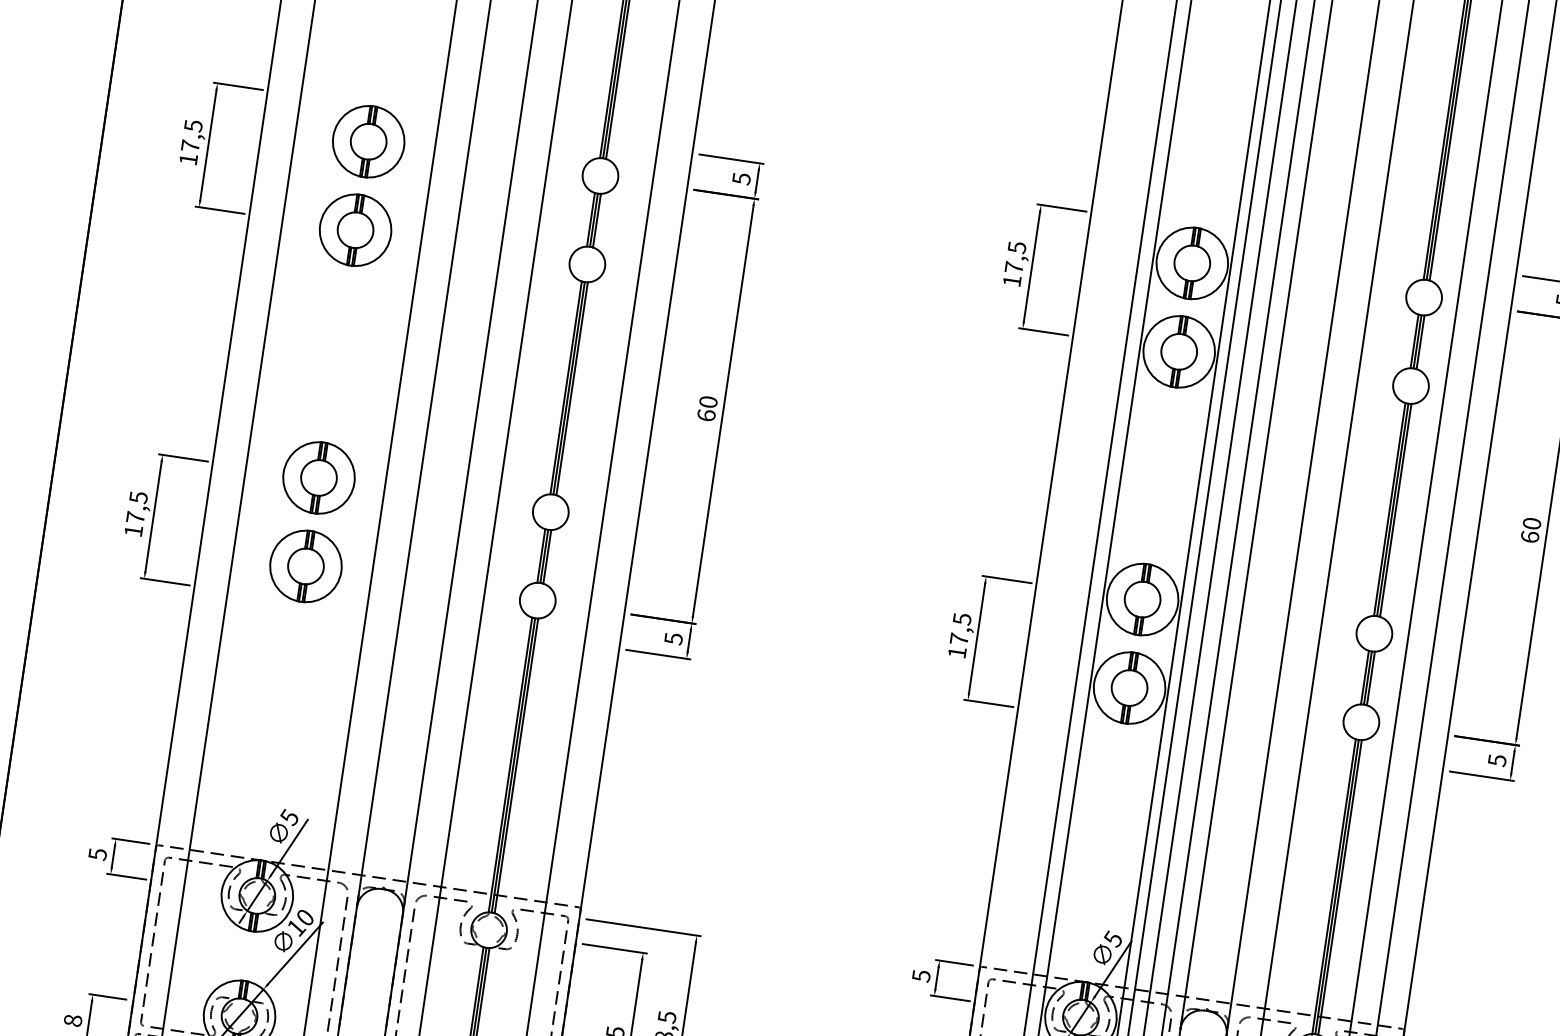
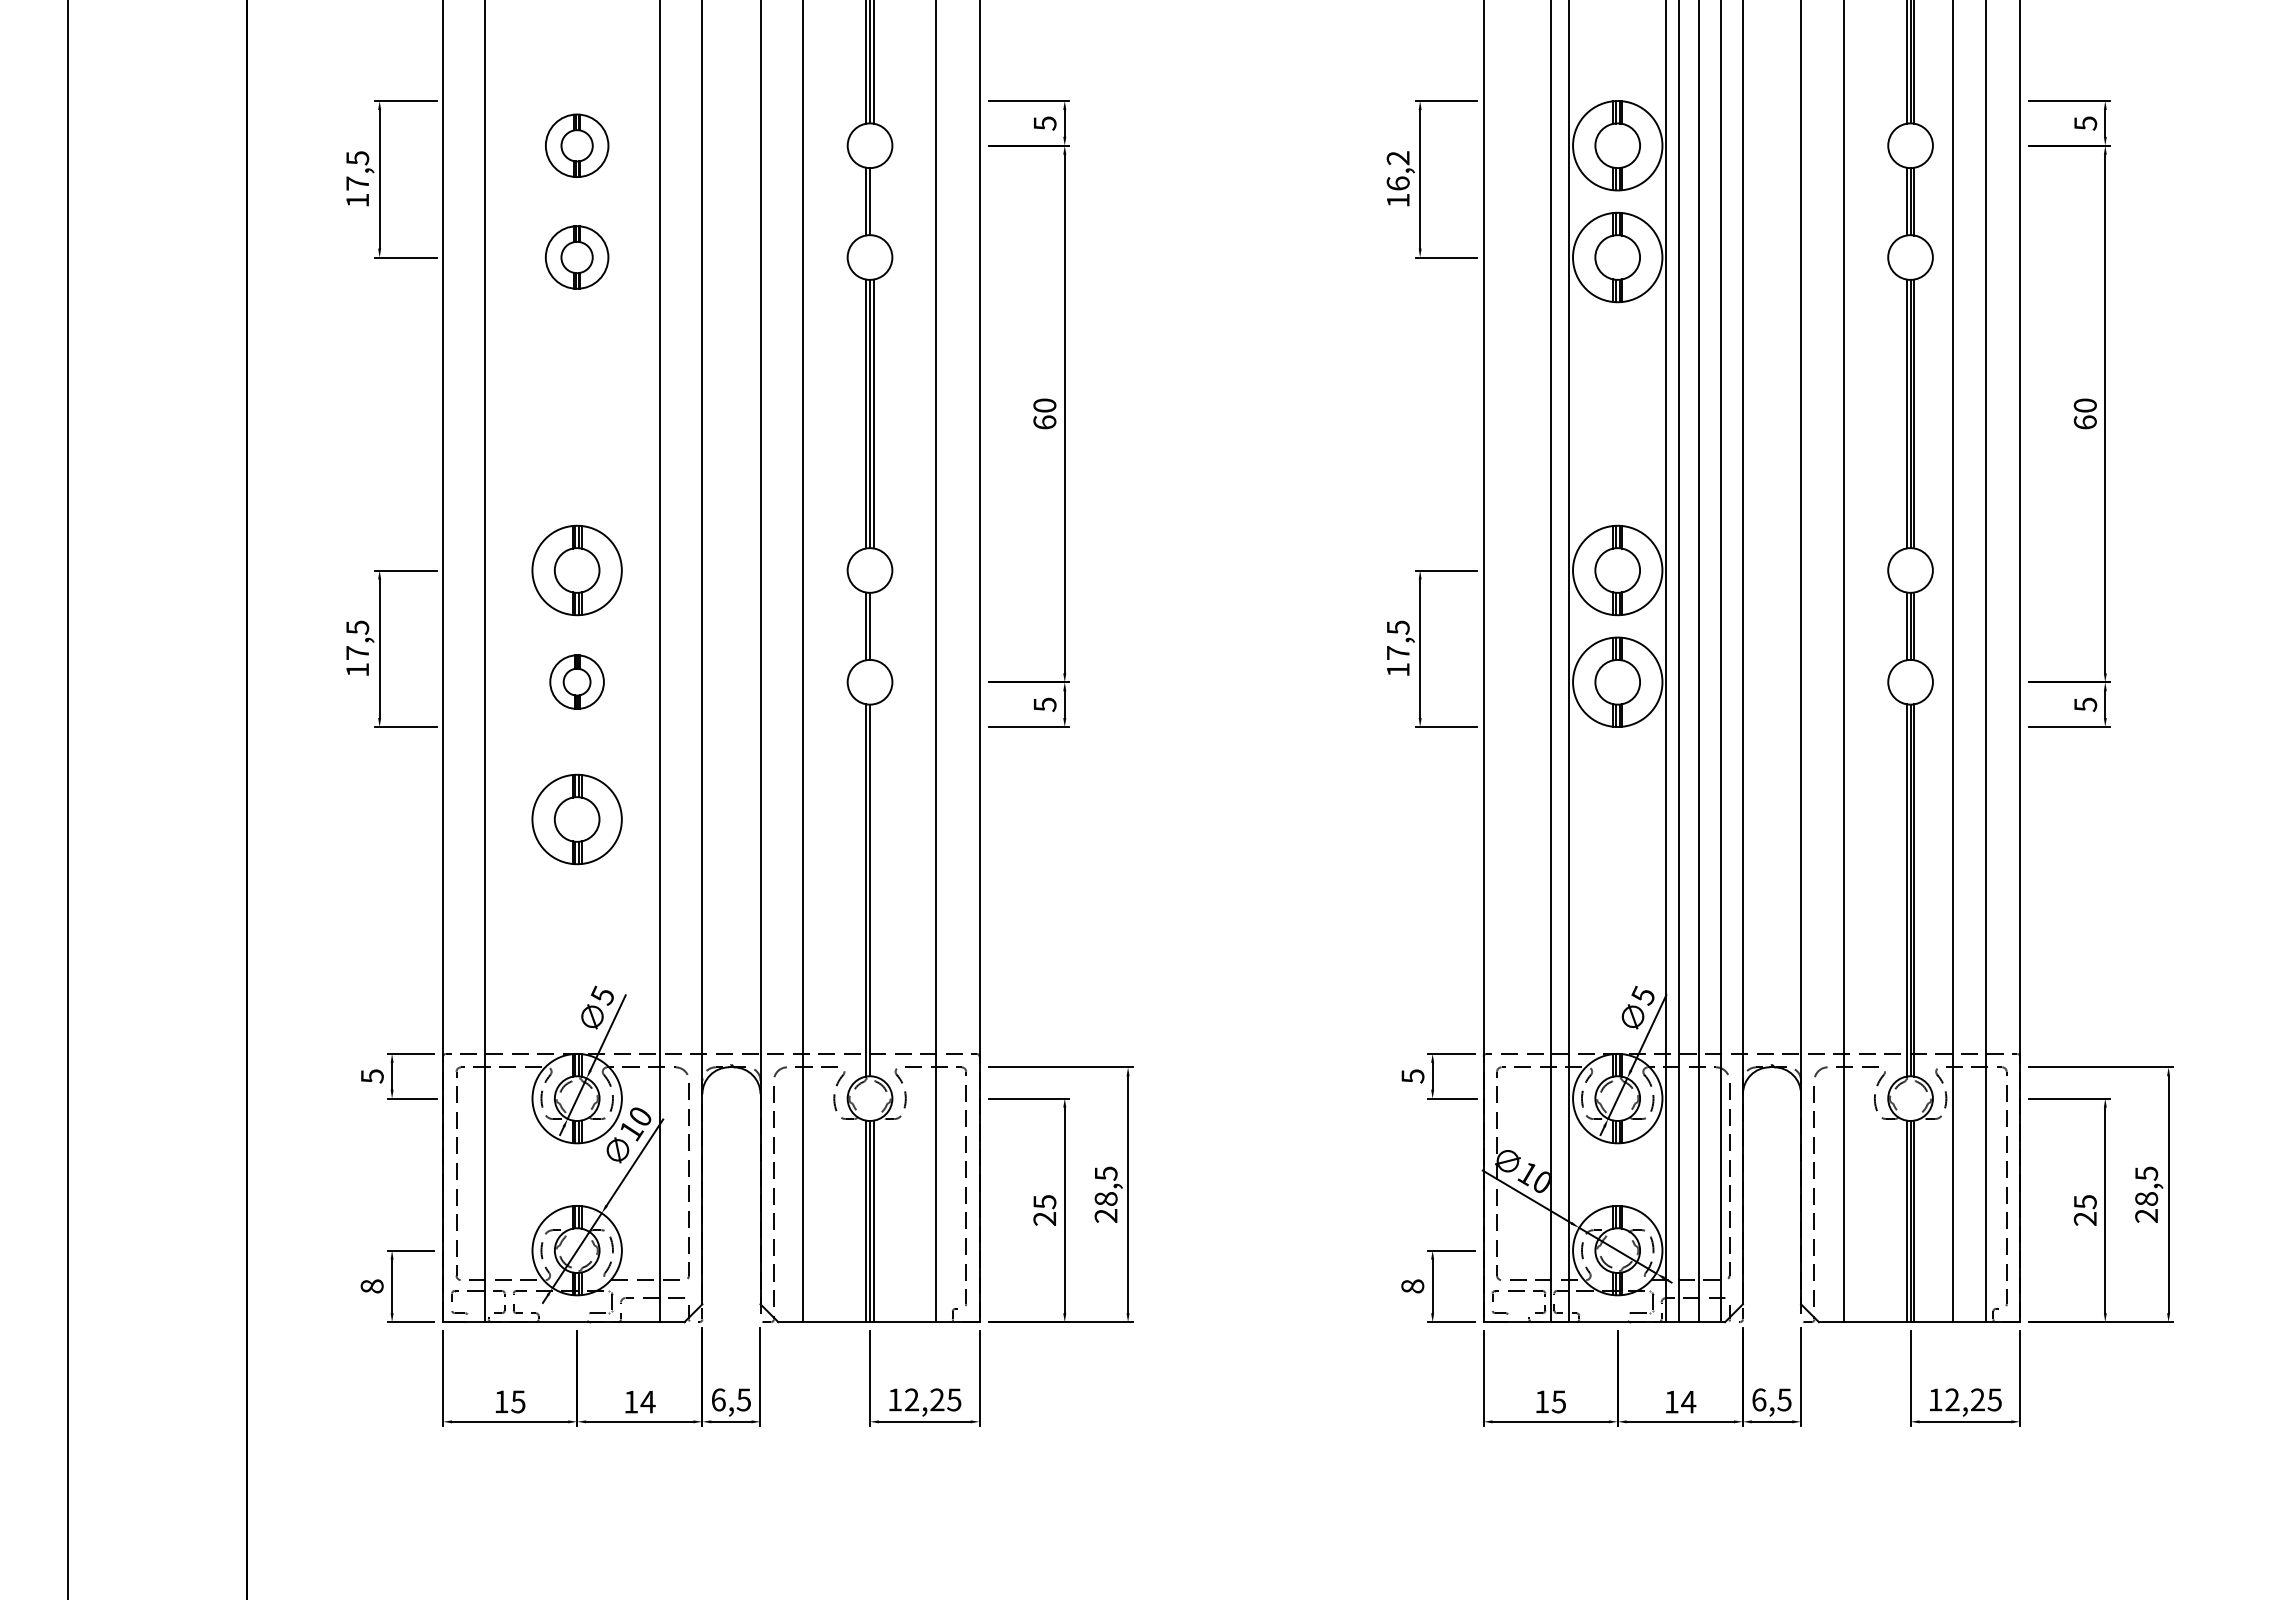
part: (368, 141) -> (576, 145), size x0.7
line: (596, 220) -> (873, 201), removed
part: (355, 230) -> (576, 257), size x0.7
text: (1015, 257) -> (1397, 170), 17,5 -> 16,2
line: (547, 556) -> (873, 626), removed
part: (305, 565) -> (576, 681), size x0.6
part: (289, 674) -> (576, 819), added
line: (516, 765) -> (873, 890), removed

